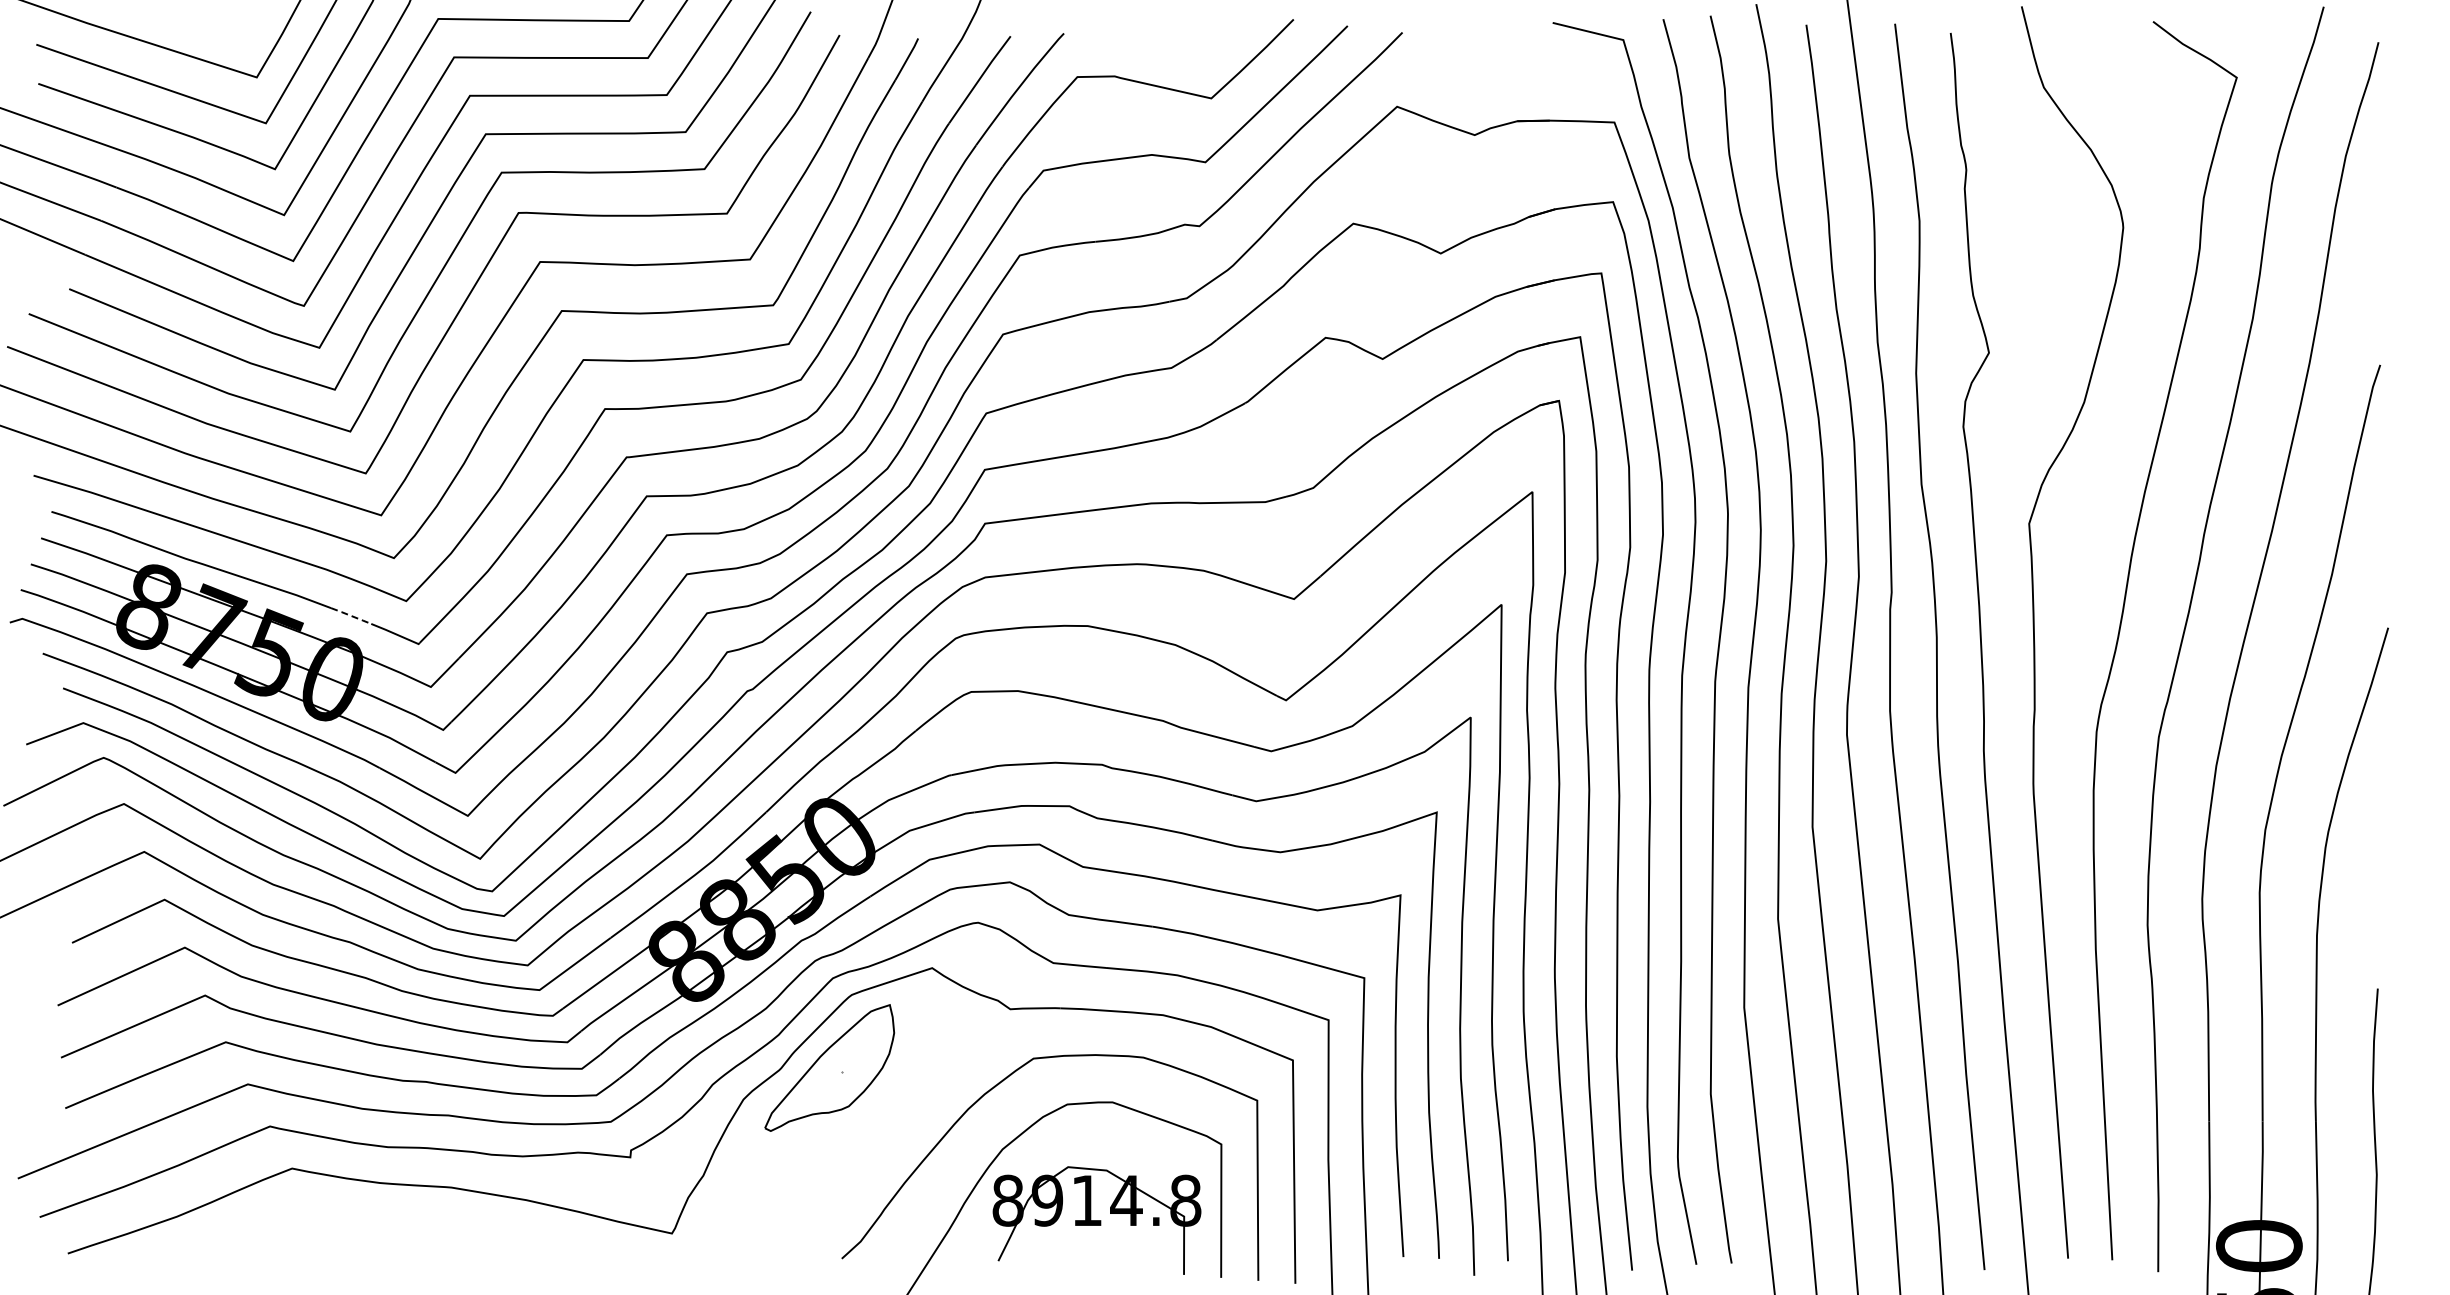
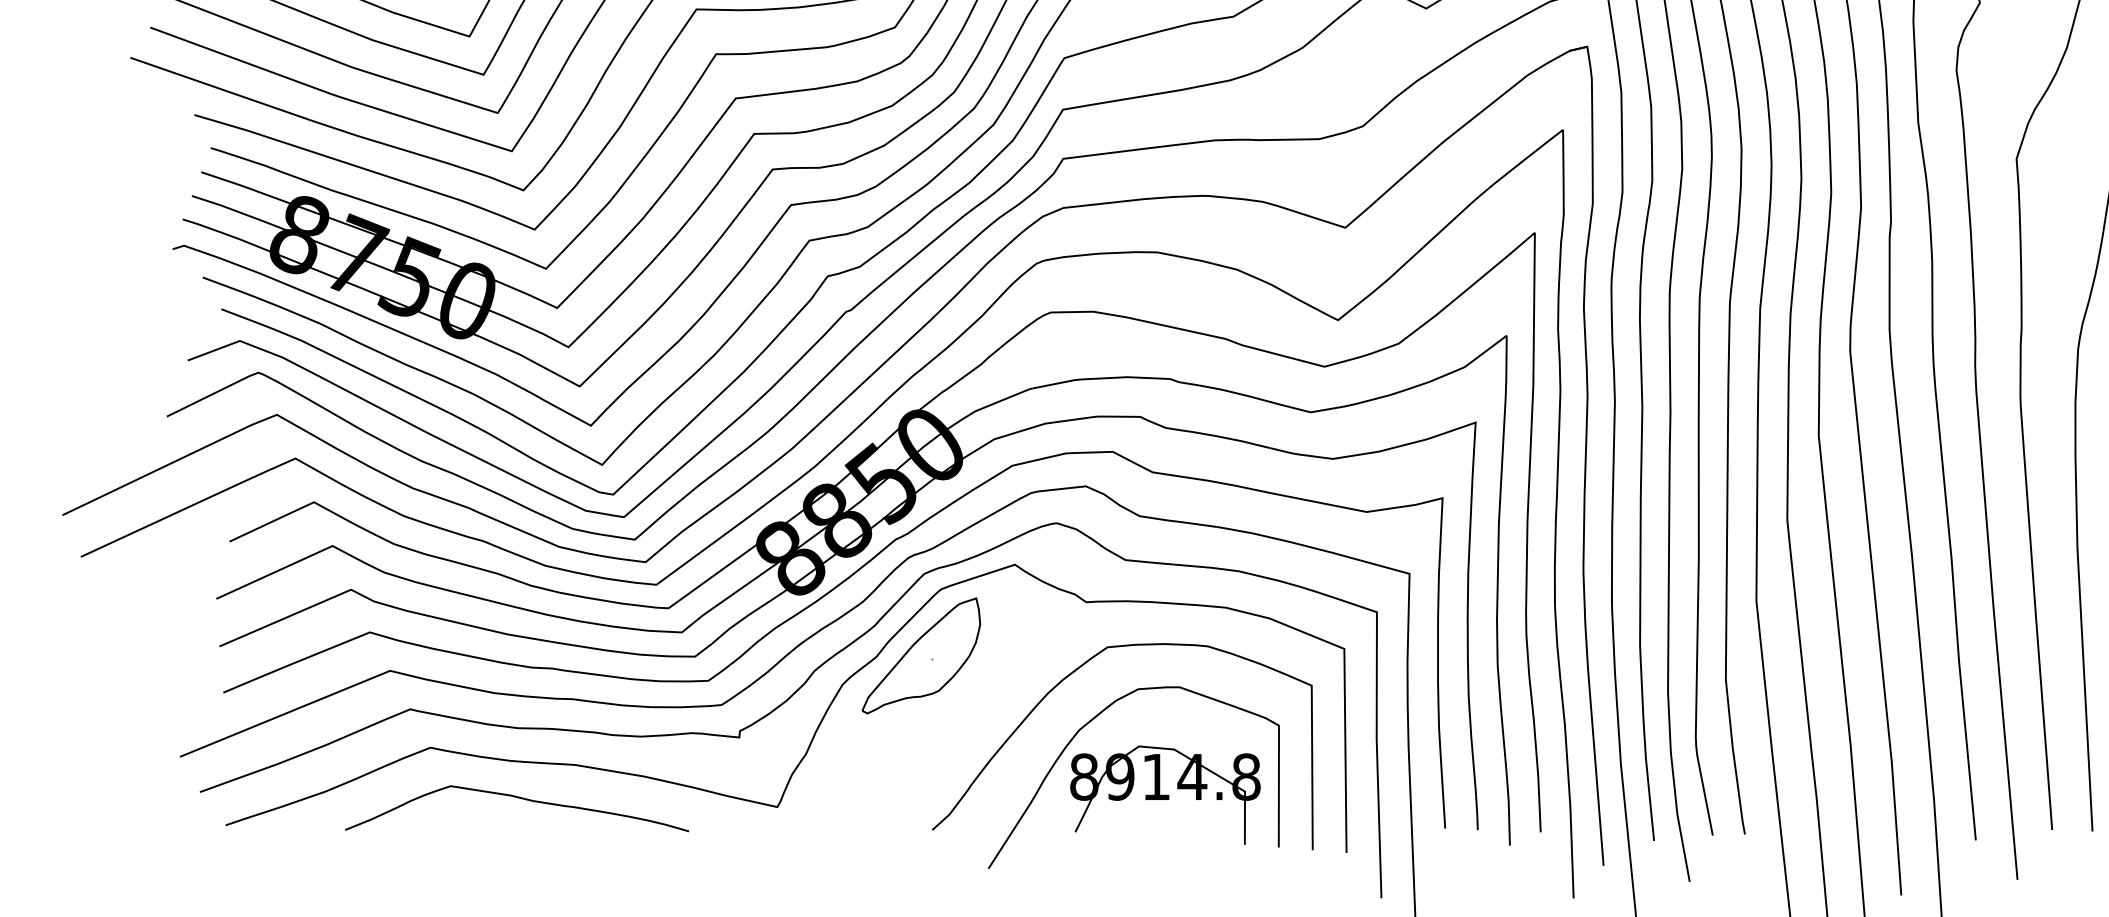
line: (350, 615) -> (483, 242), dashed -> solid
curve: (389, 1224) -> (519, 798), added

